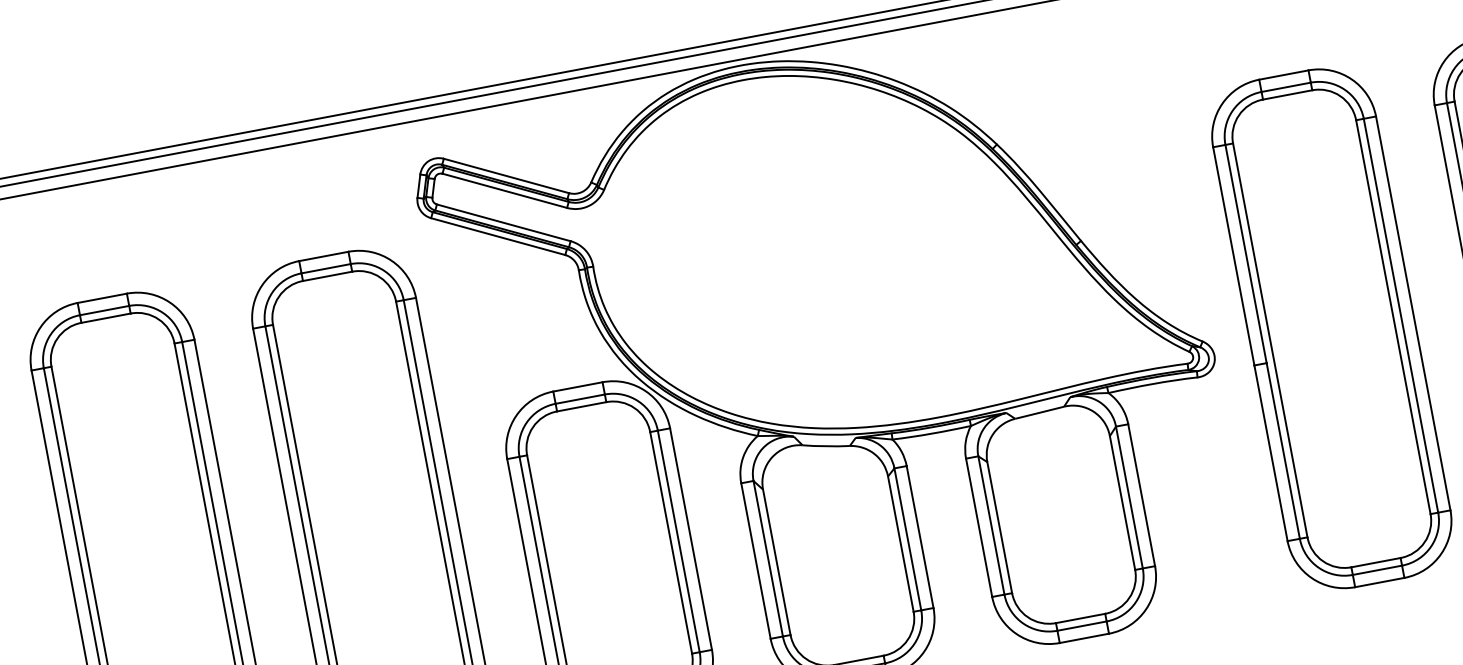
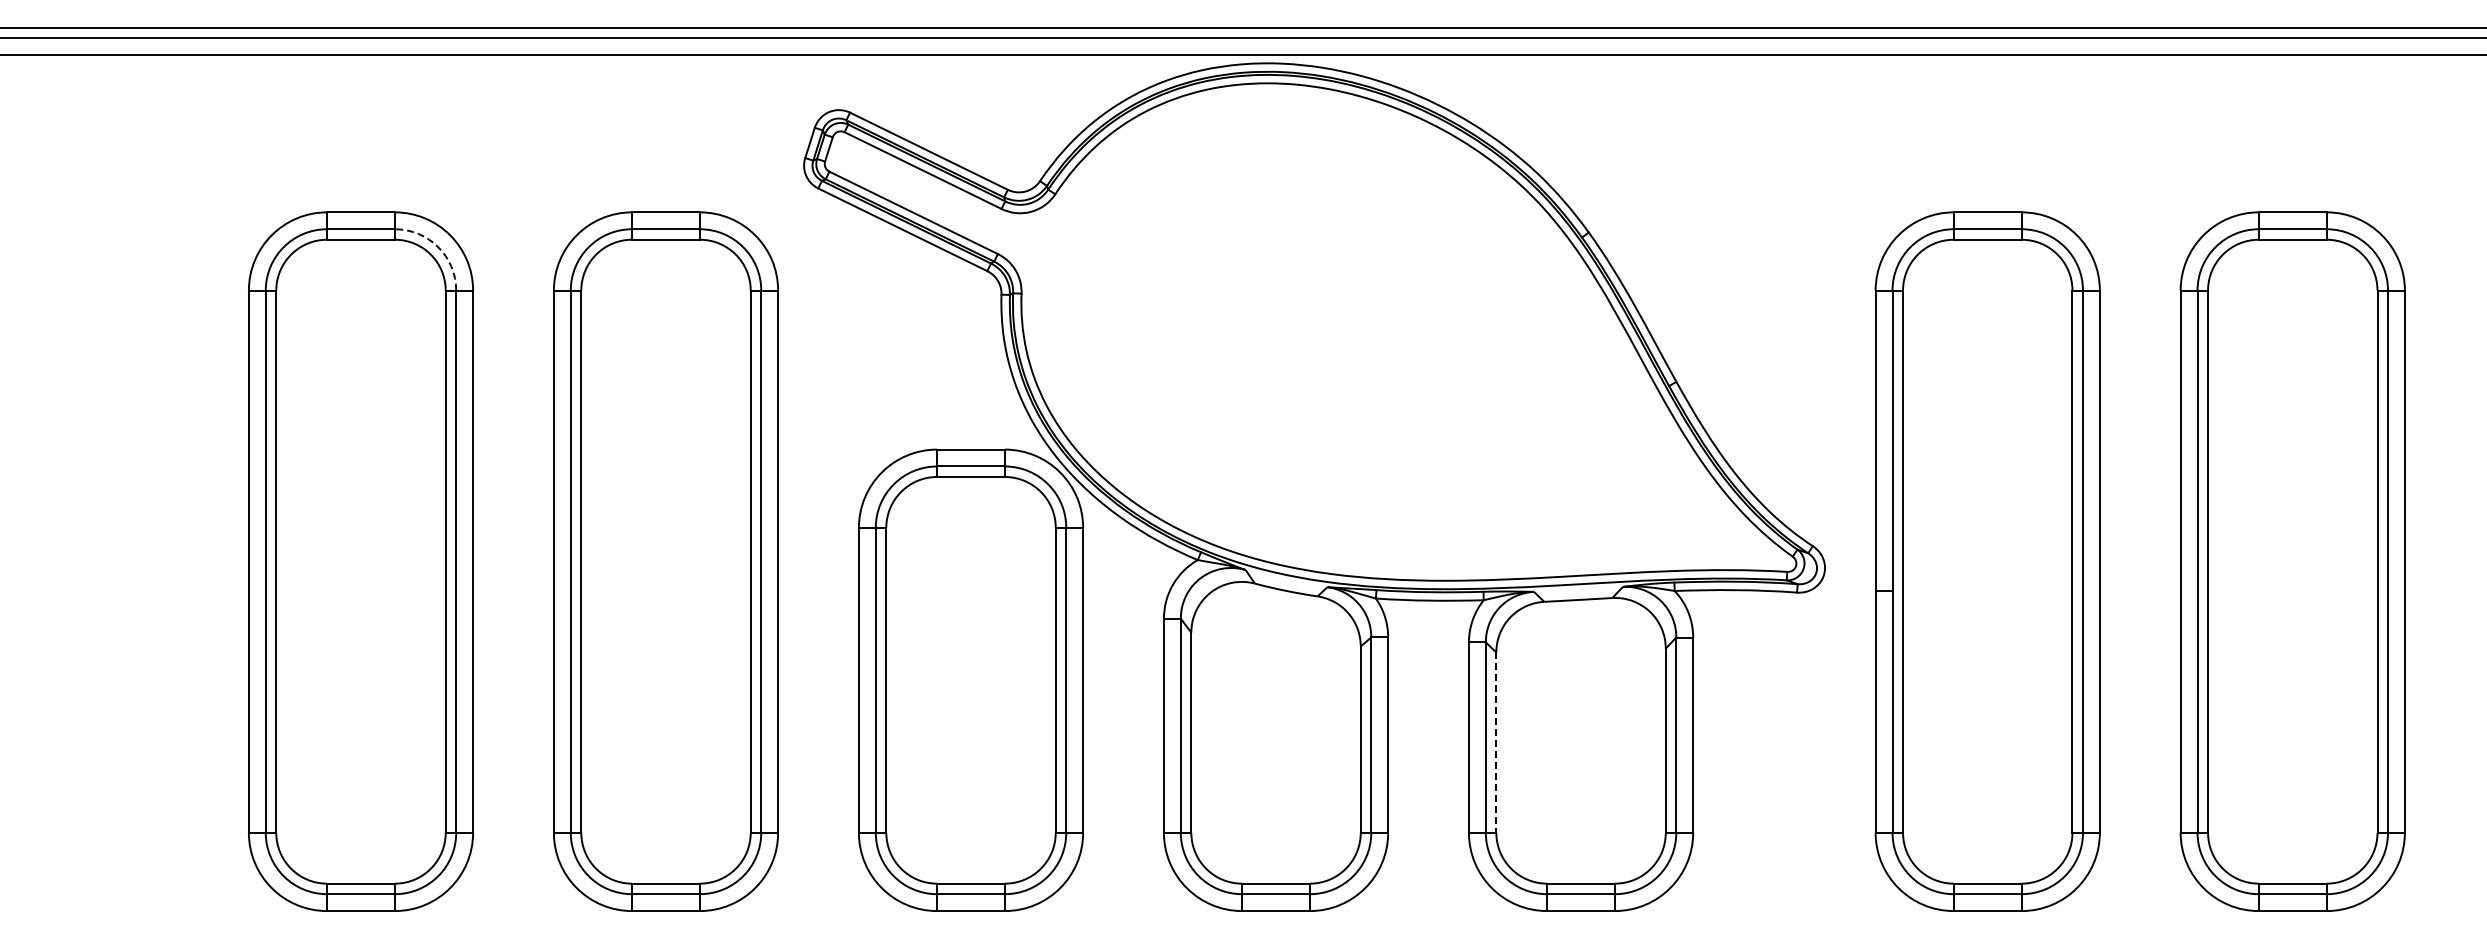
arc: (163, 313) -> (438, 247), solid -> dashed
line: (999, 528) -> (1496, 743), solid -> dashed

